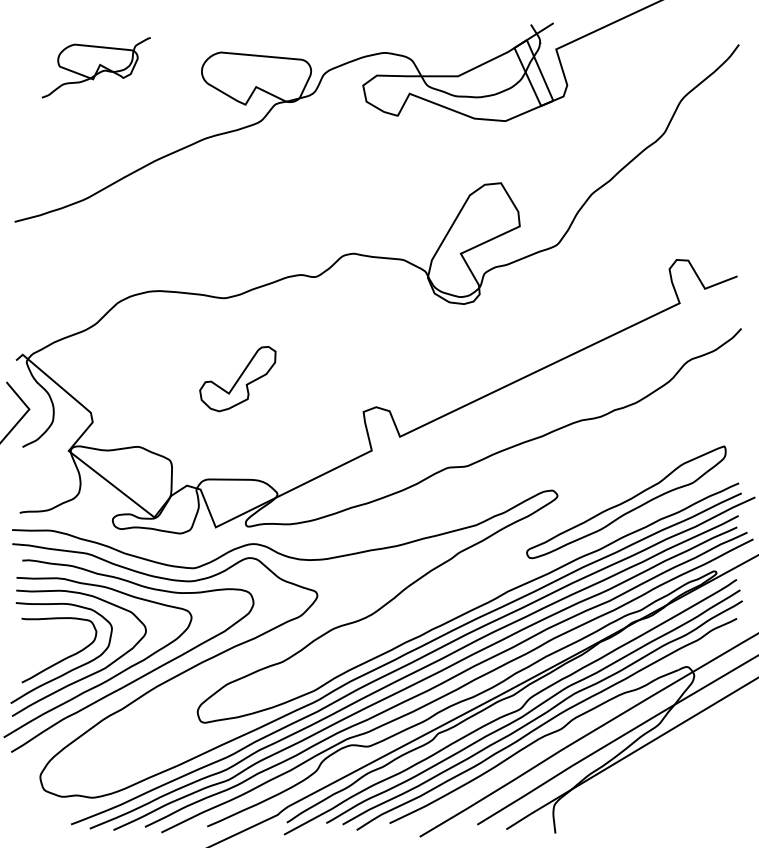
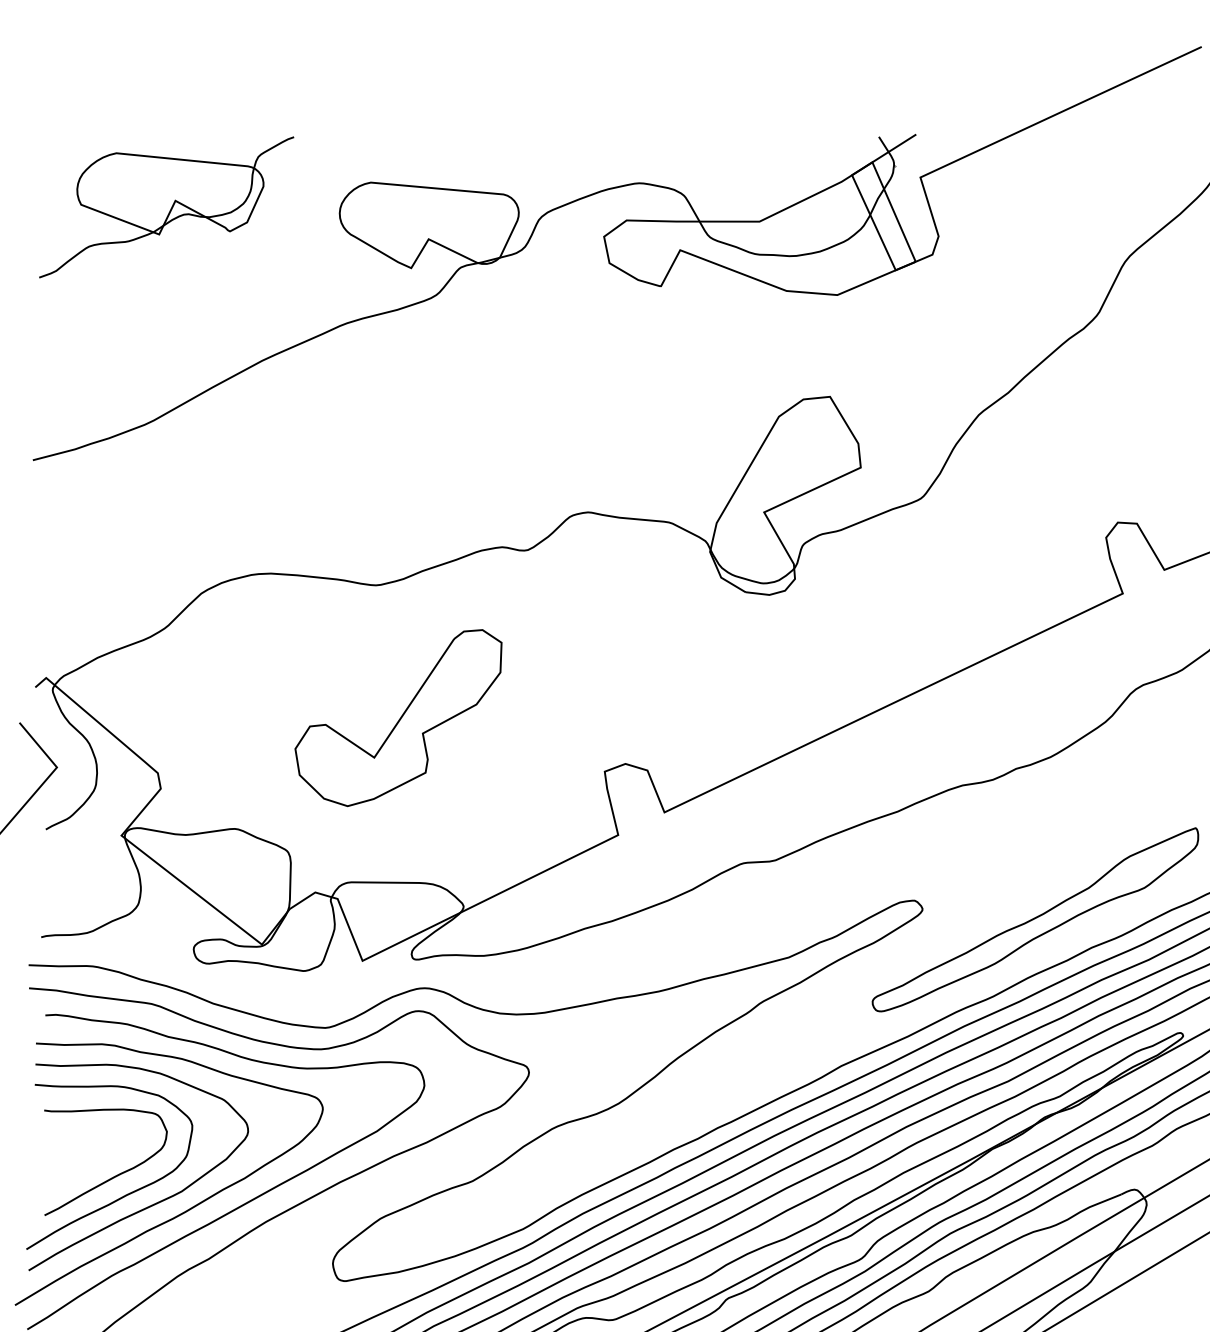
part: (96, 67) -> (167, 207), size x1.43
part: (237, 378) -> (398, 716), size x1.67

